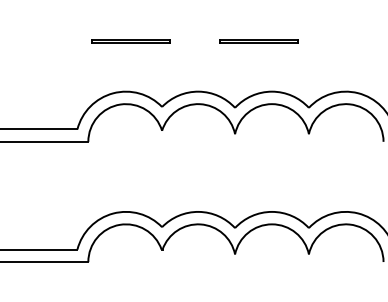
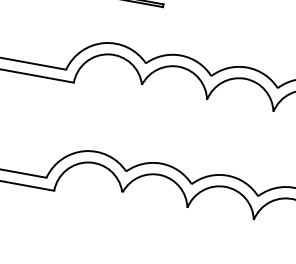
line: (258, 40) -> (243, 19), removed

